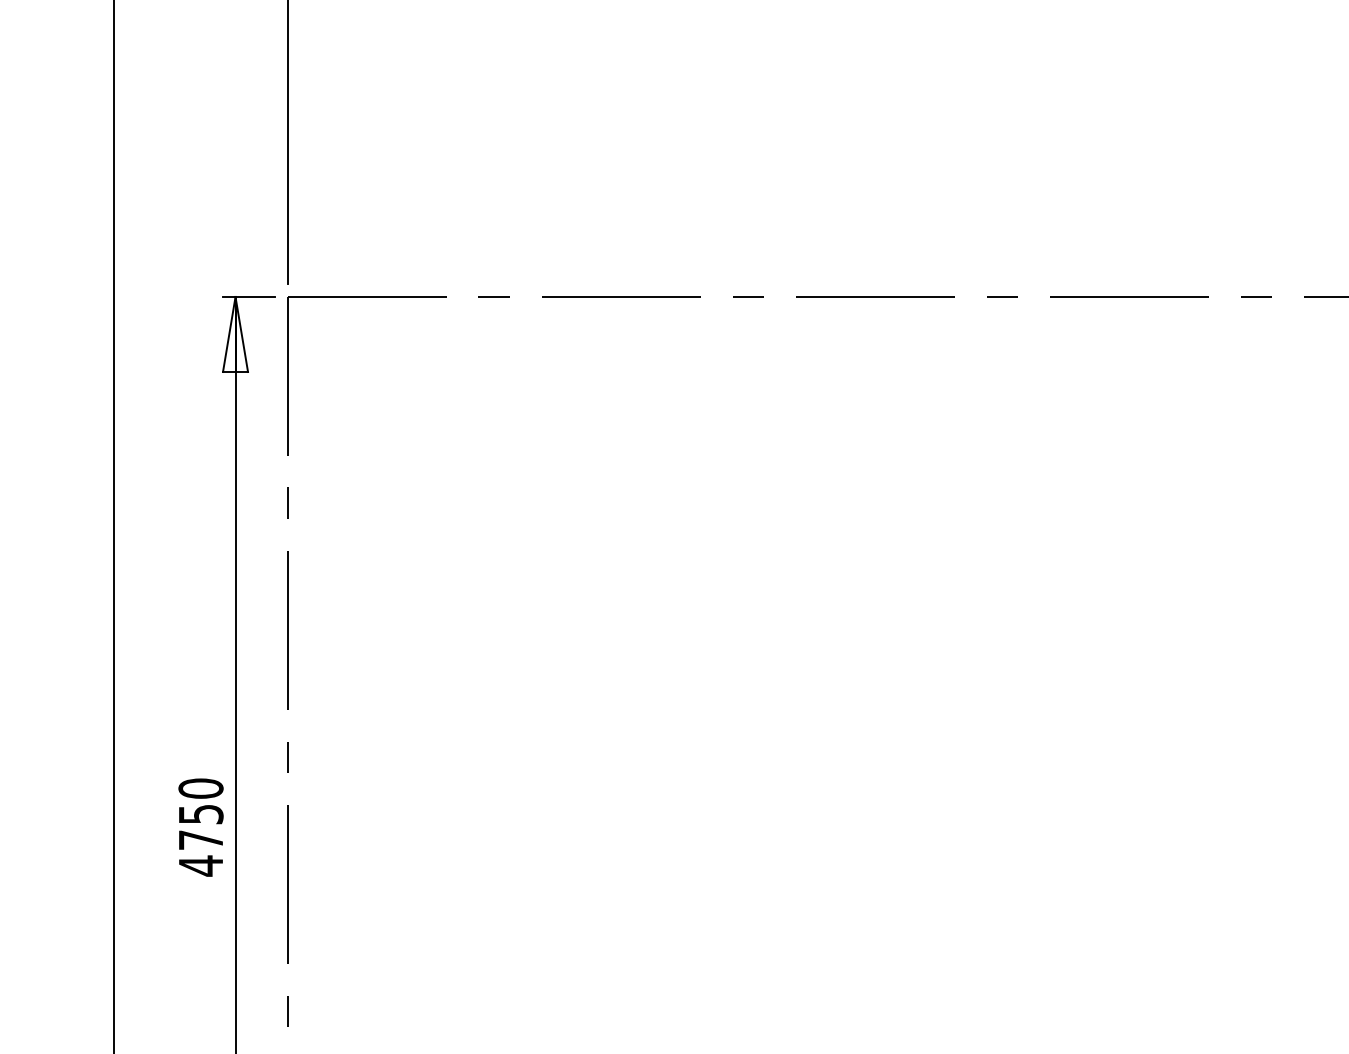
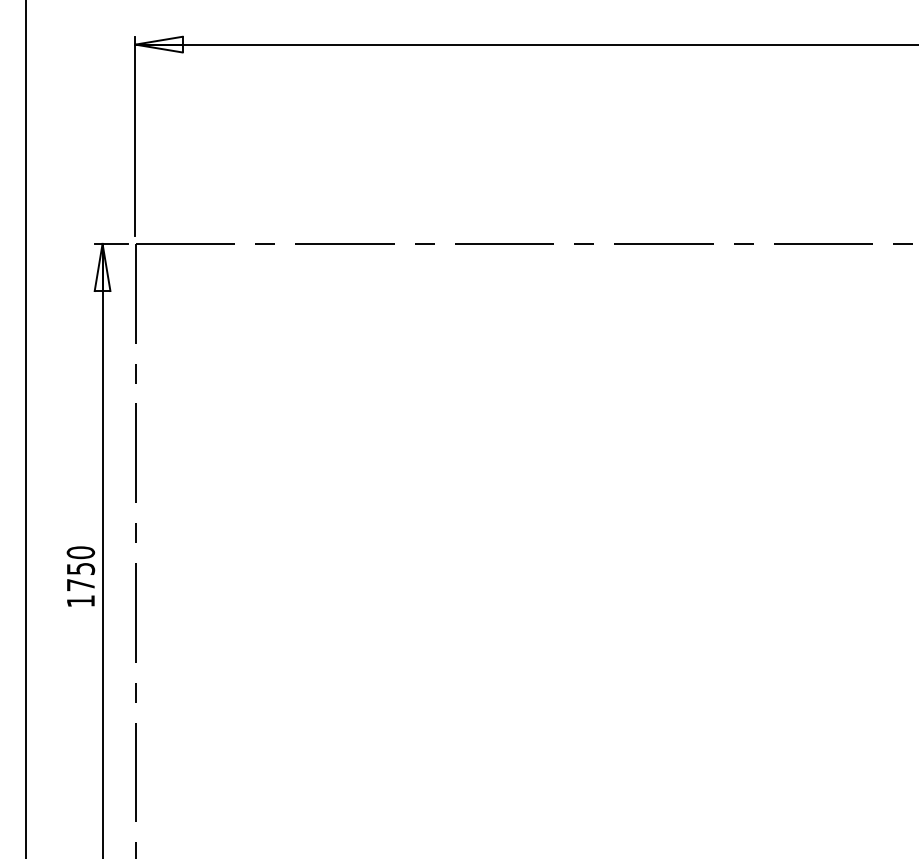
text: (200, 866) -> (80, 601), 4750 -> 1750

